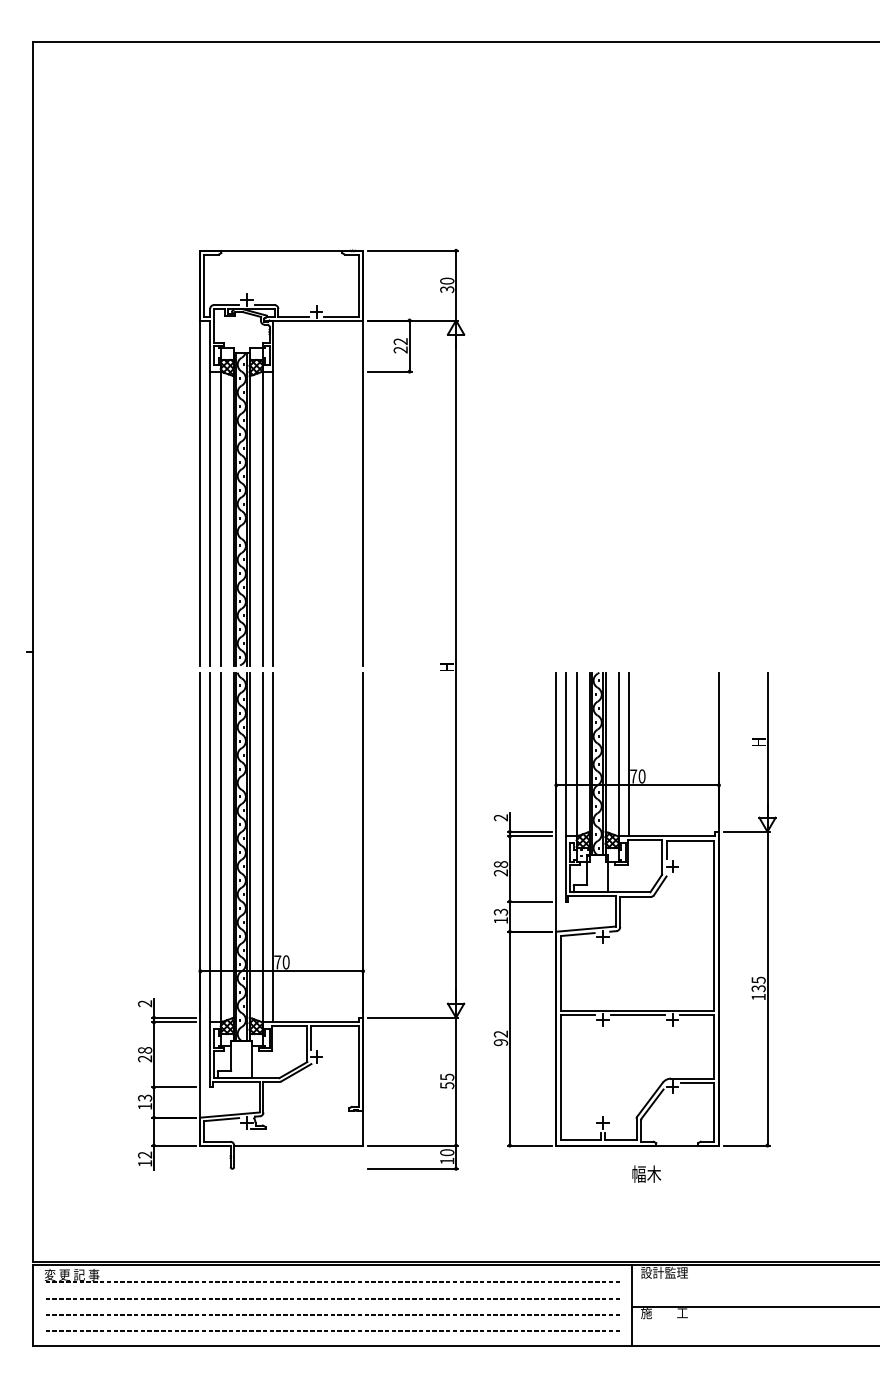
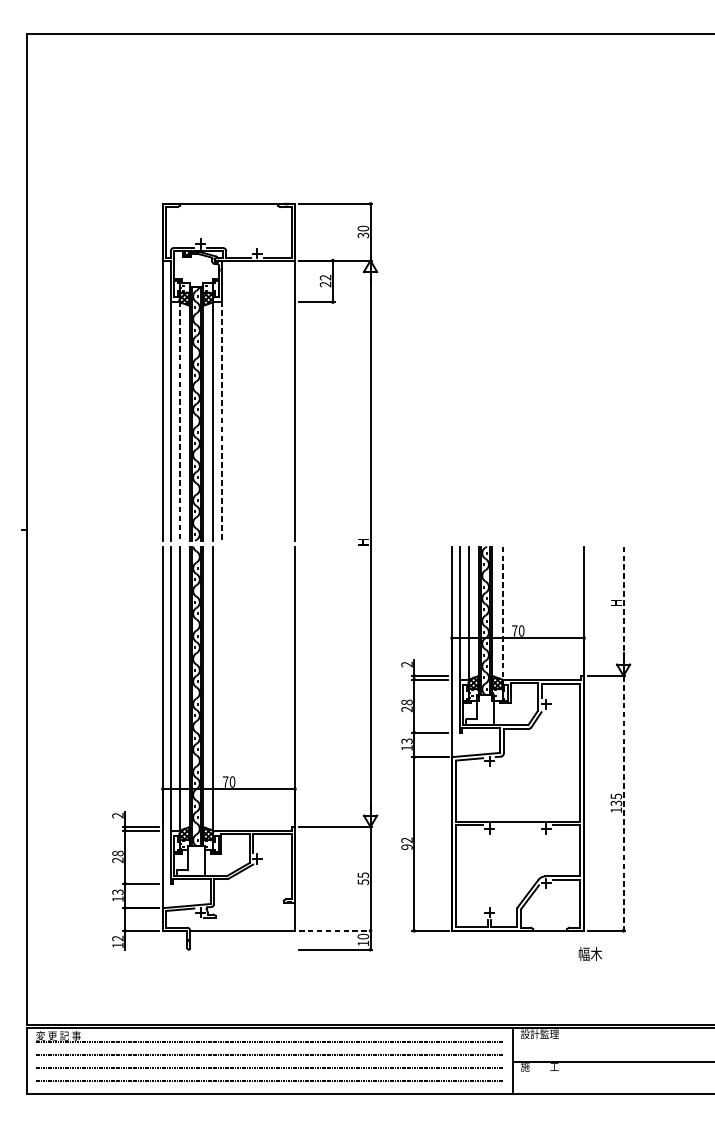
line: (220, 518) -> (179, 421), solid -> dashed
line: (273, 518) -> (222, 421), solid -> dashed
line: (767, 744) -> (623, 605), solid -> dashed
line: (629, 754) -> (511, 613), removed
line: (618, 755) -> (502, 613), solid -> dashed
line: (273, 847) -> (222, 688), removed
line: (767, 988) -> (623, 803), solid -> dashed
line: (637, 1015) -> (517, 825), removed
line: (413, 1145) -> (335, 930), solid -> dashed
text: (646, 1173) -> (590, 953), moved

